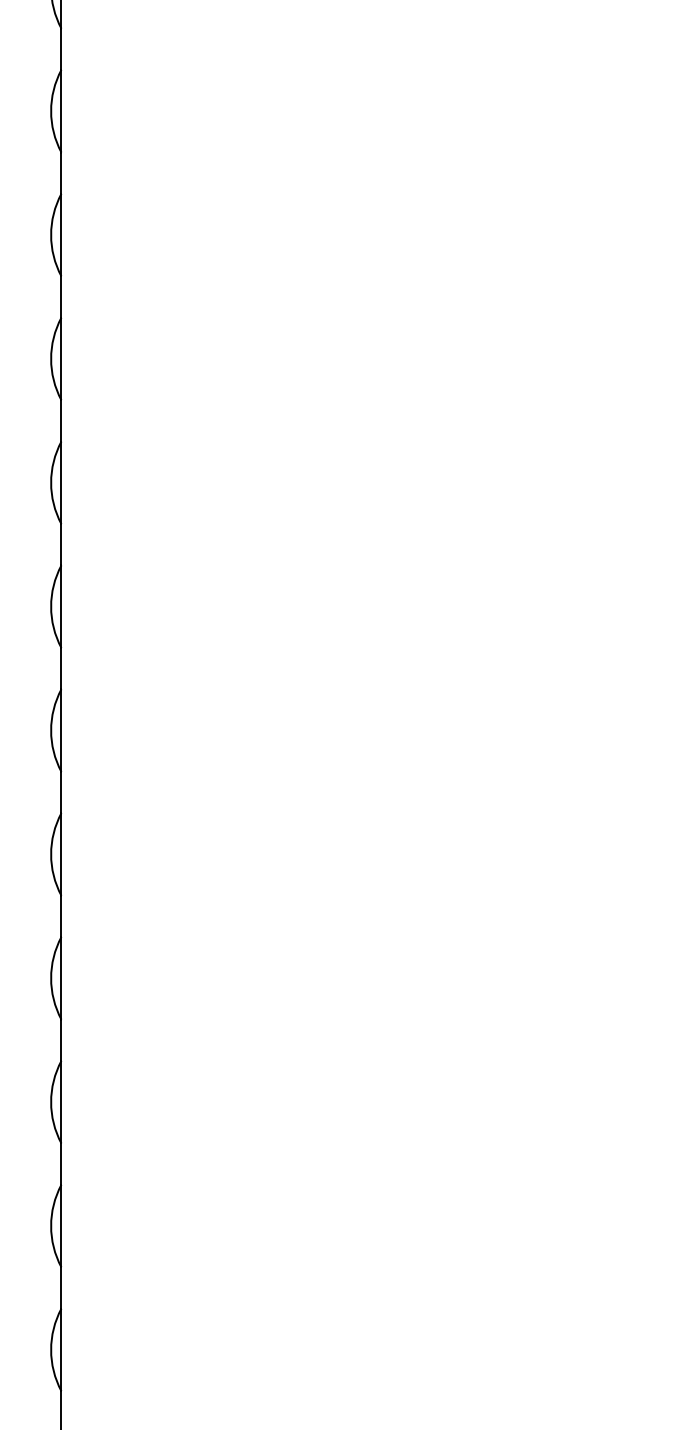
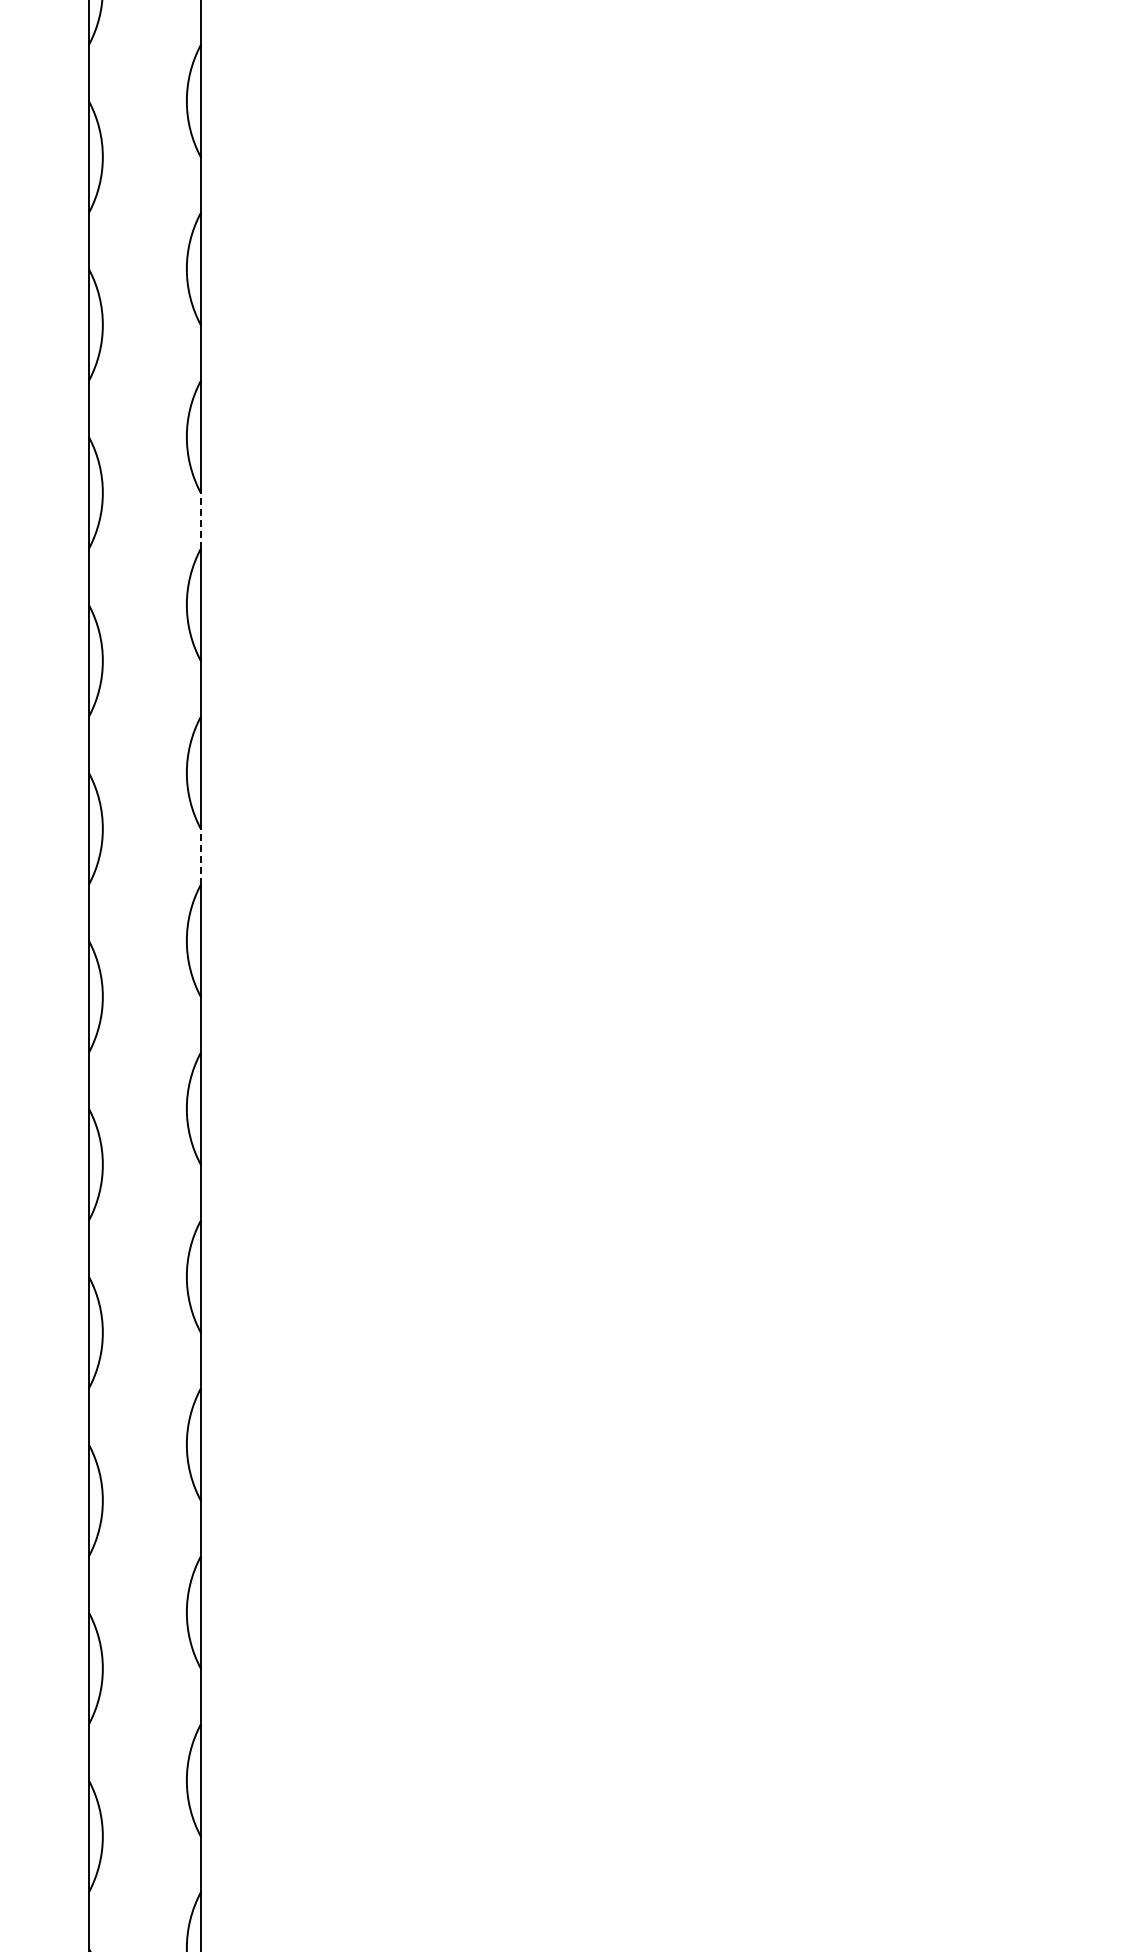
line: (61, 296) -> (200, 520), solid -> dashed
line: (61, 544) -> (200, 856), solid -> dashed

